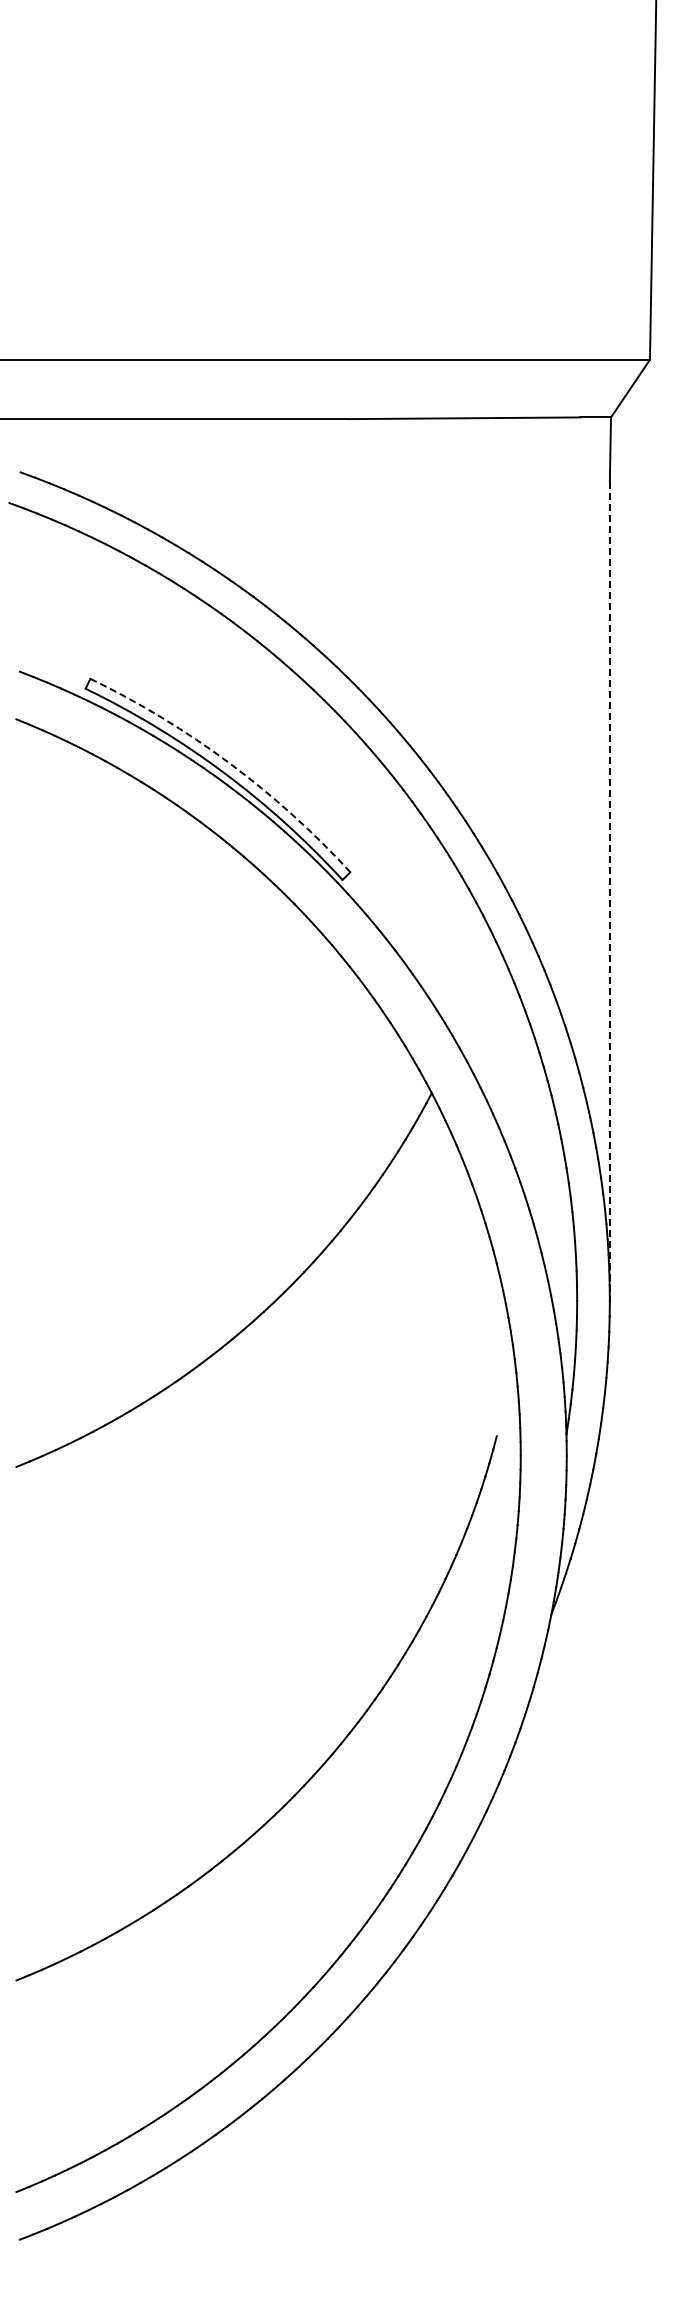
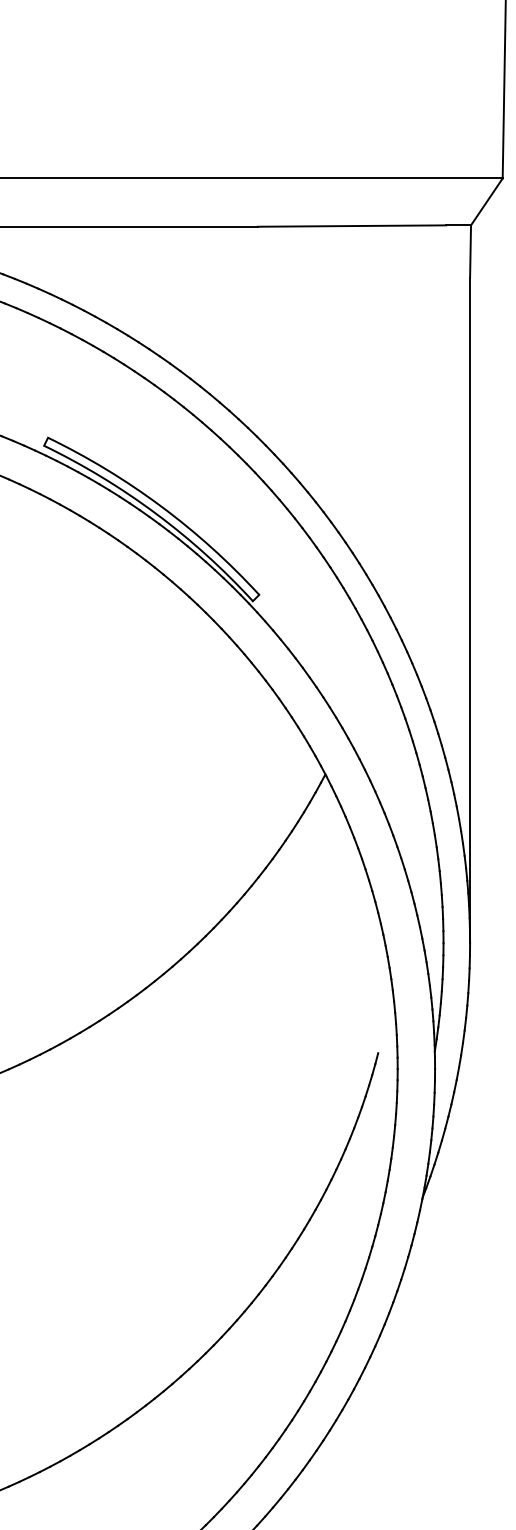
arc: (229, 763) -> (161, 506), dashed -> solid
line: (609, 891) -> (469, 610), dashed -> solid

